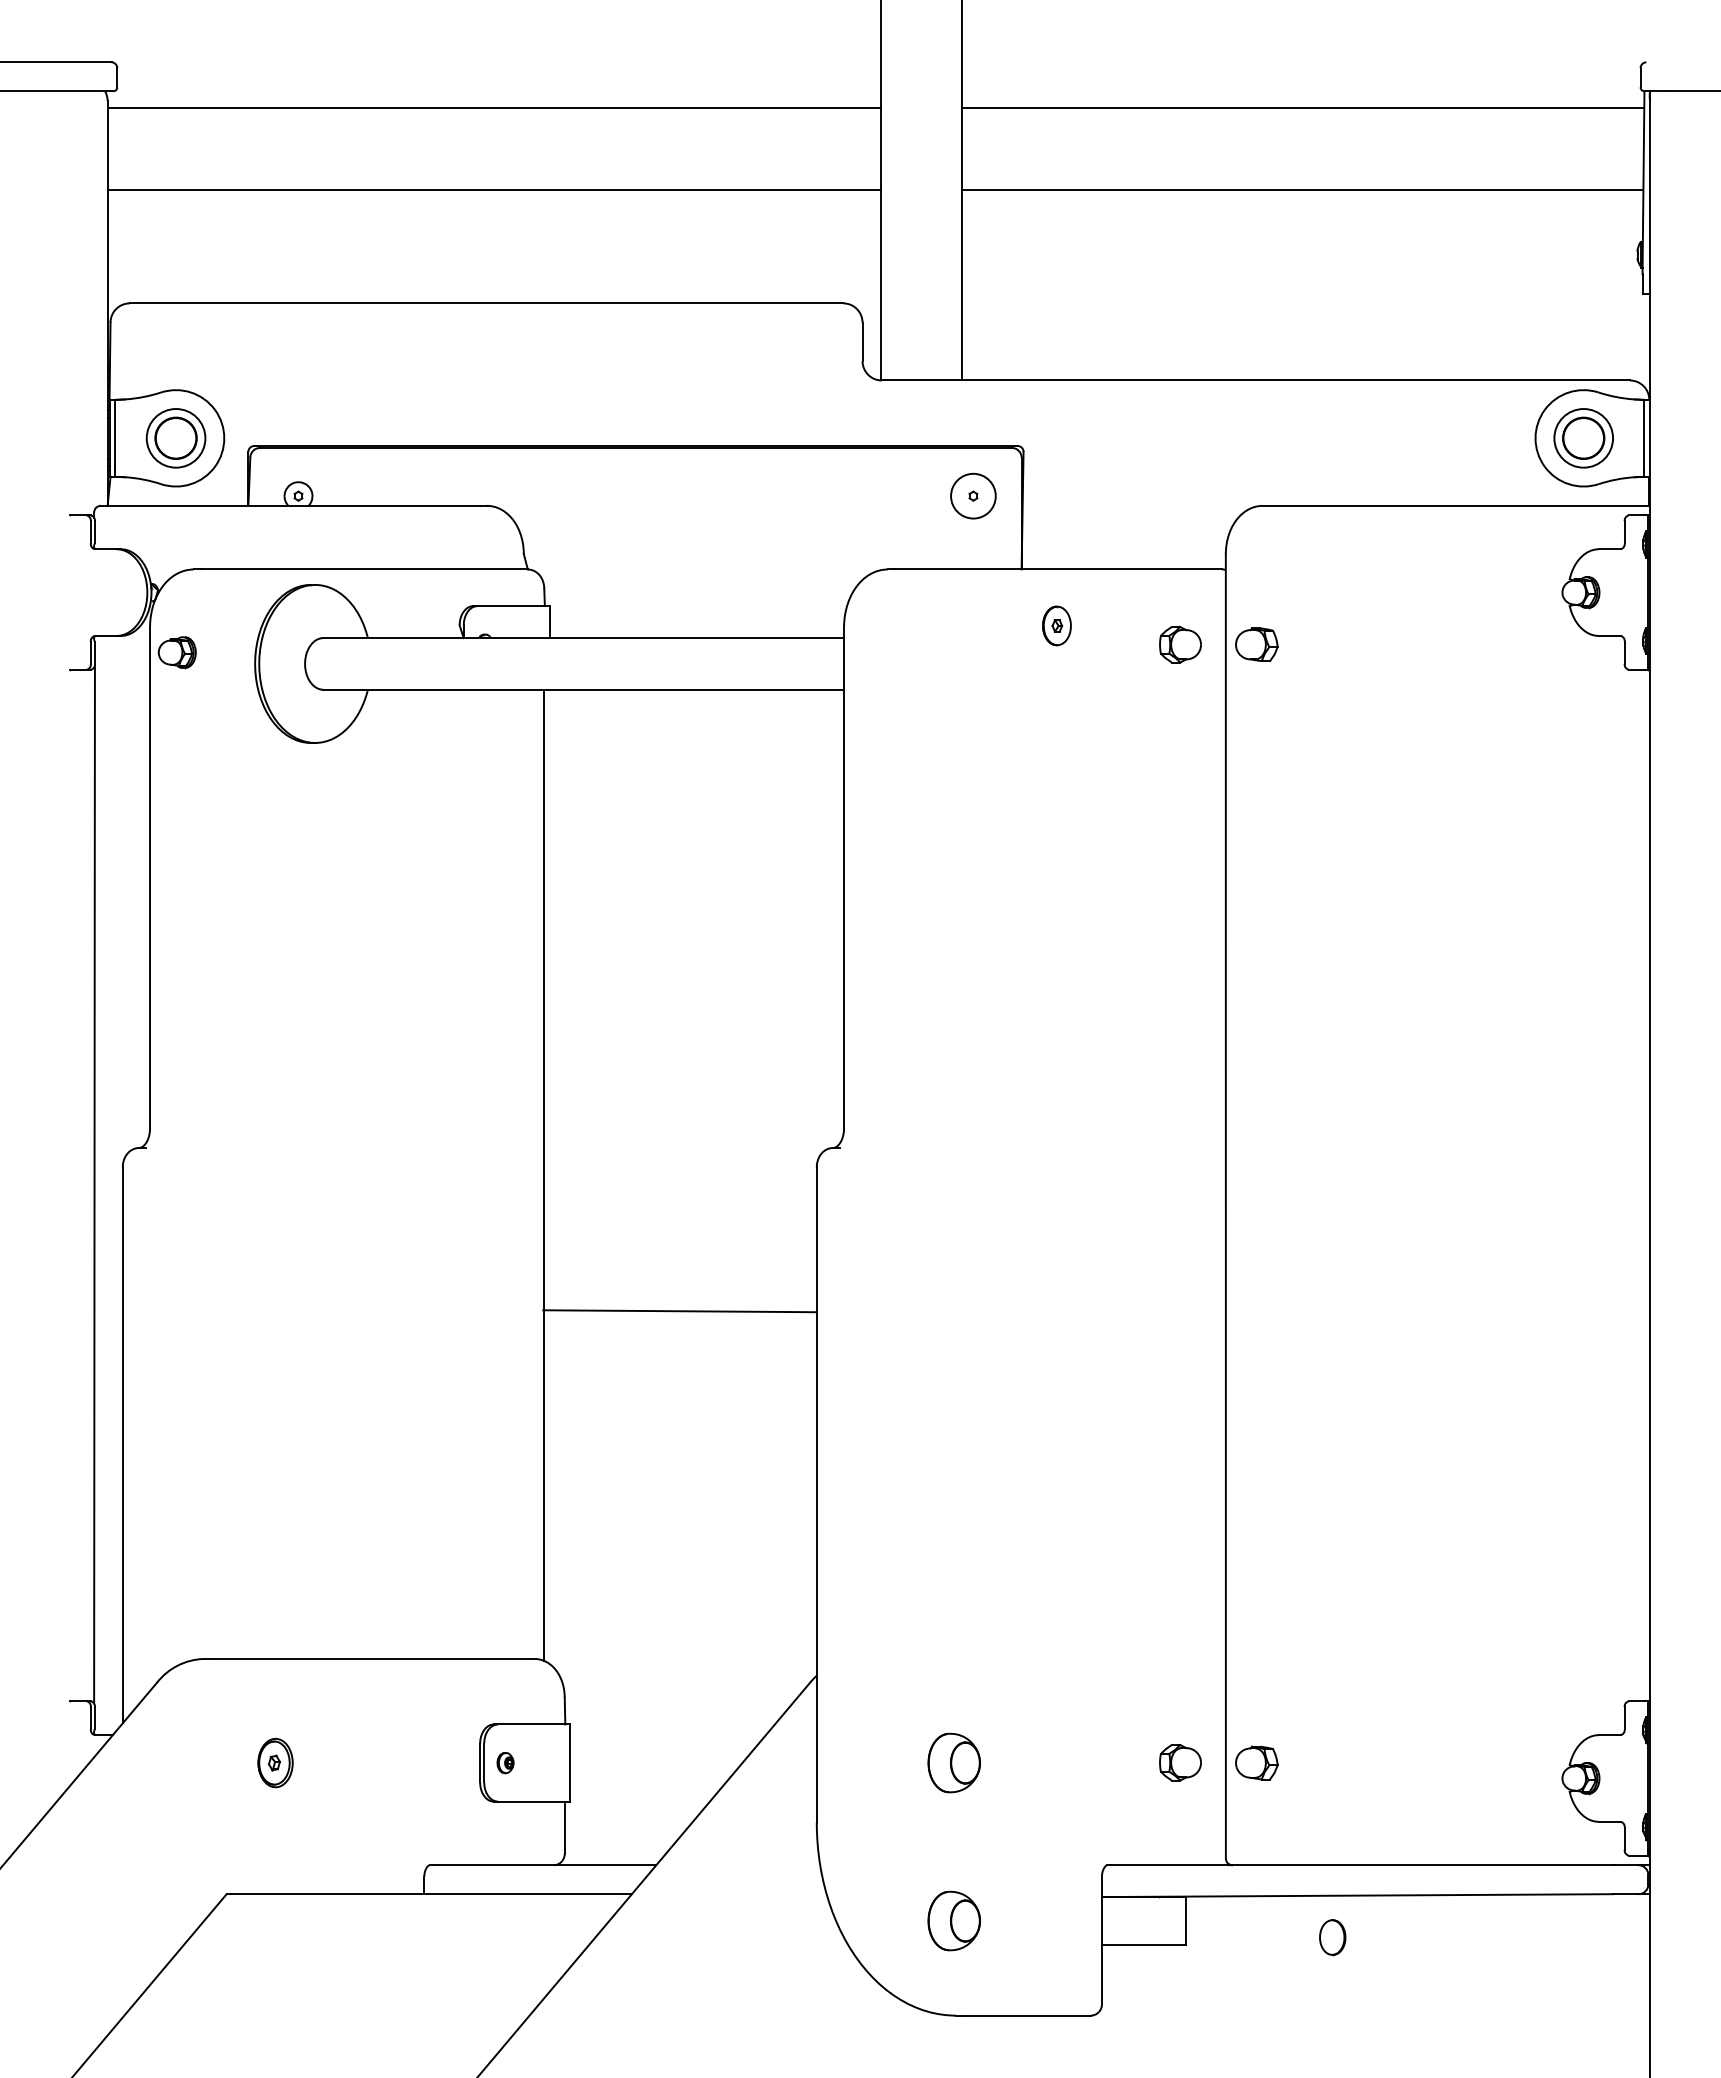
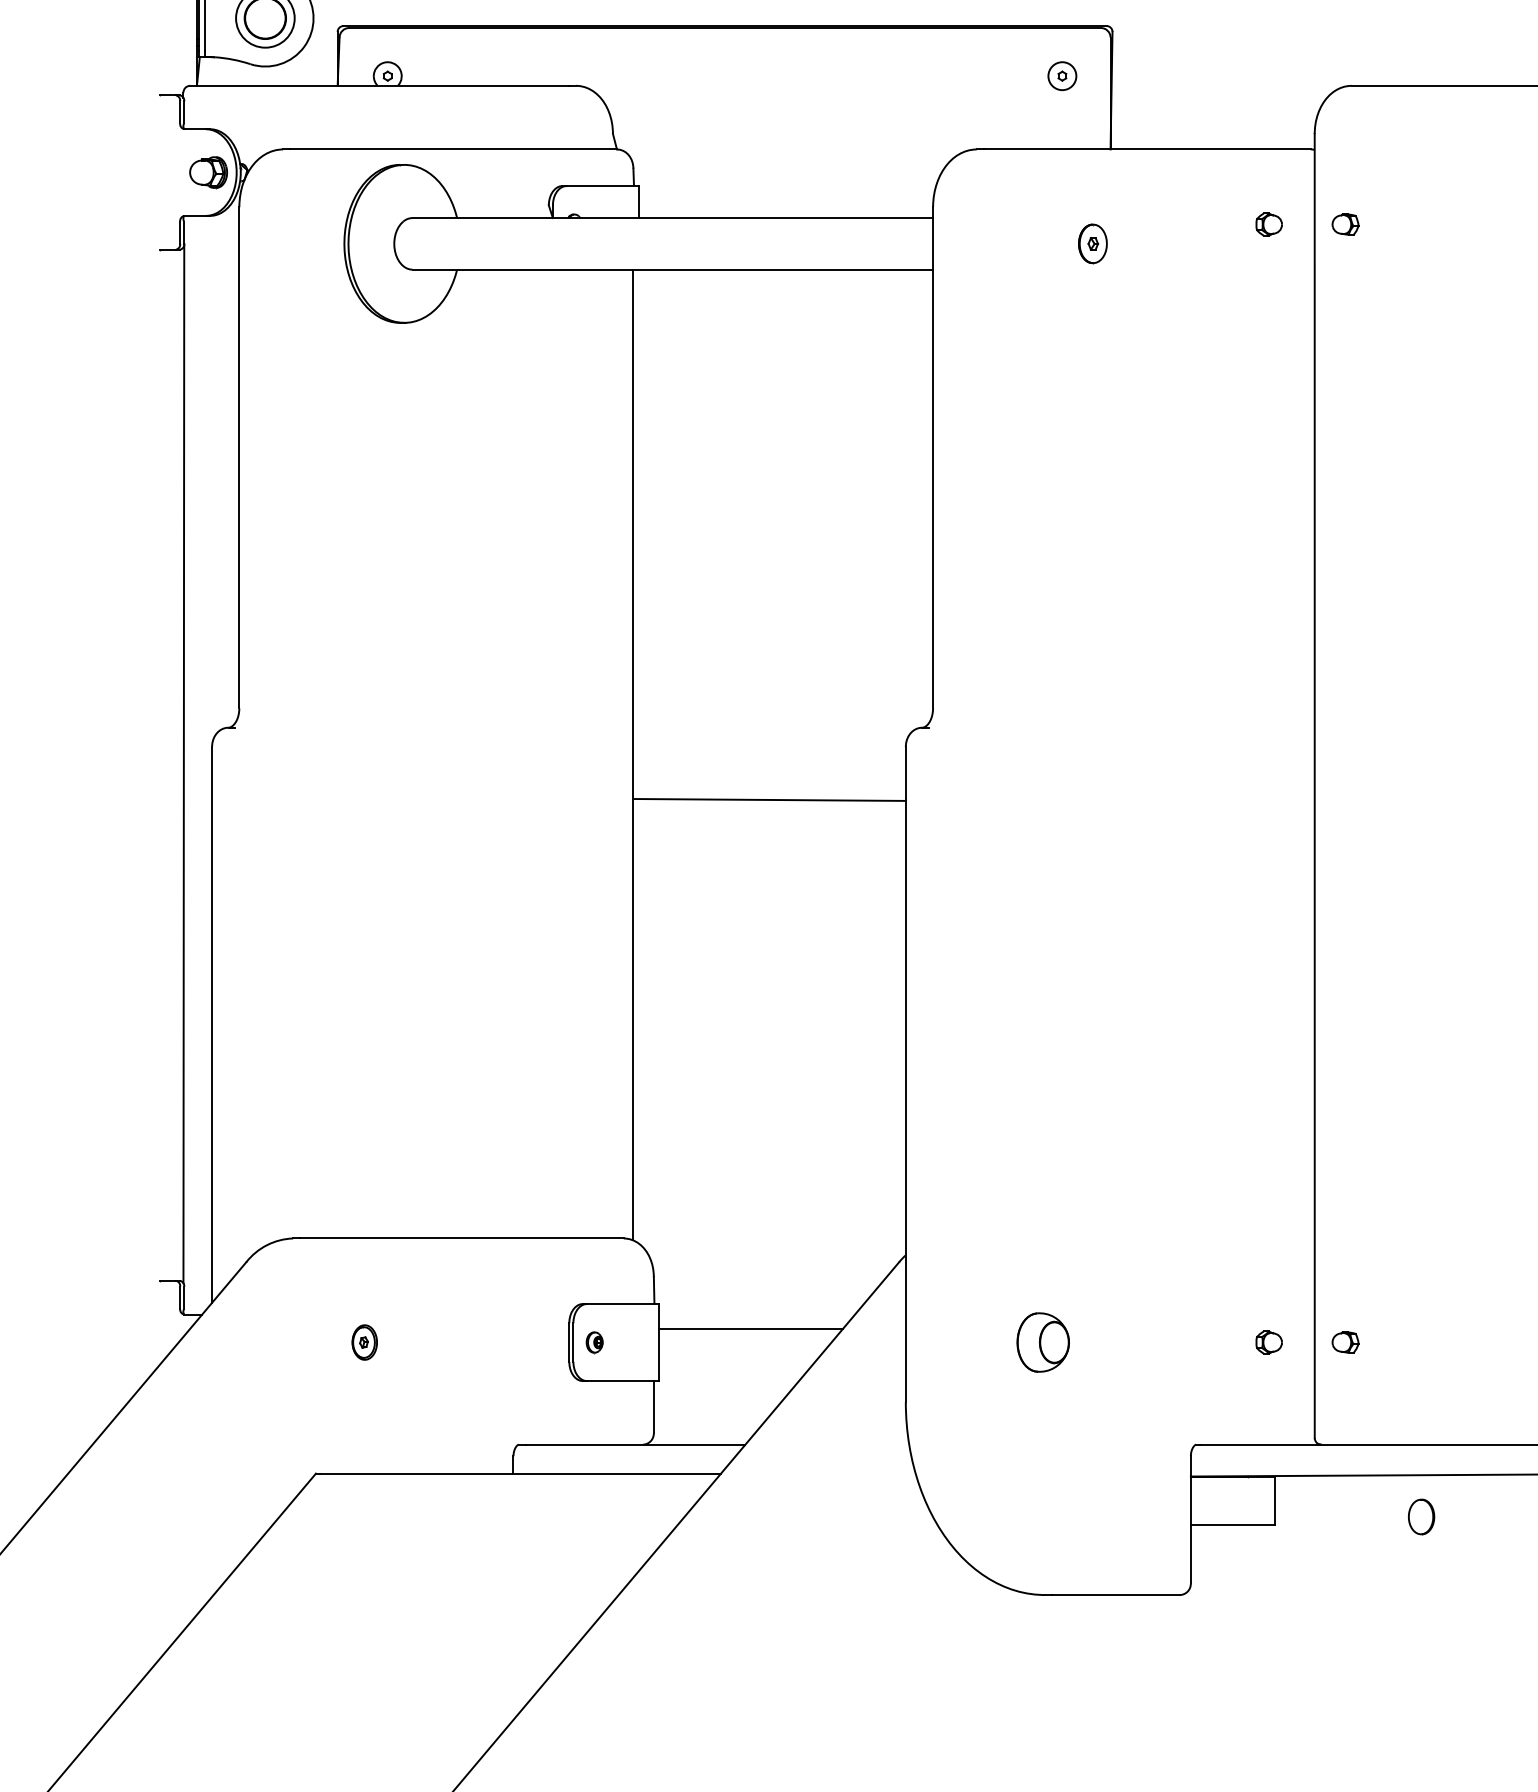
circle: (973, 496) -> (1062, 76), size x0.62
part: (1056, 625) -> (1092, 243), moved
part: (1179, 644) -> (1268, 224), size x0.62
part: (1256, 644) -> (1345, 224), size x0.62
part: (176, 652) -> (207, 172), moved
line: (679, 1311) -> (769, 800), moved
line: (661, 1749) -> (750, 1329), added
part: (275, 1762) -> (364, 1342), size x0.71
part: (1256, 1762) -> (1345, 1342), size x0.62
part: (1179, 1763) -> (1268, 1343), size x0.62
part: (953, 1920) -> (1042, 1499), removed

